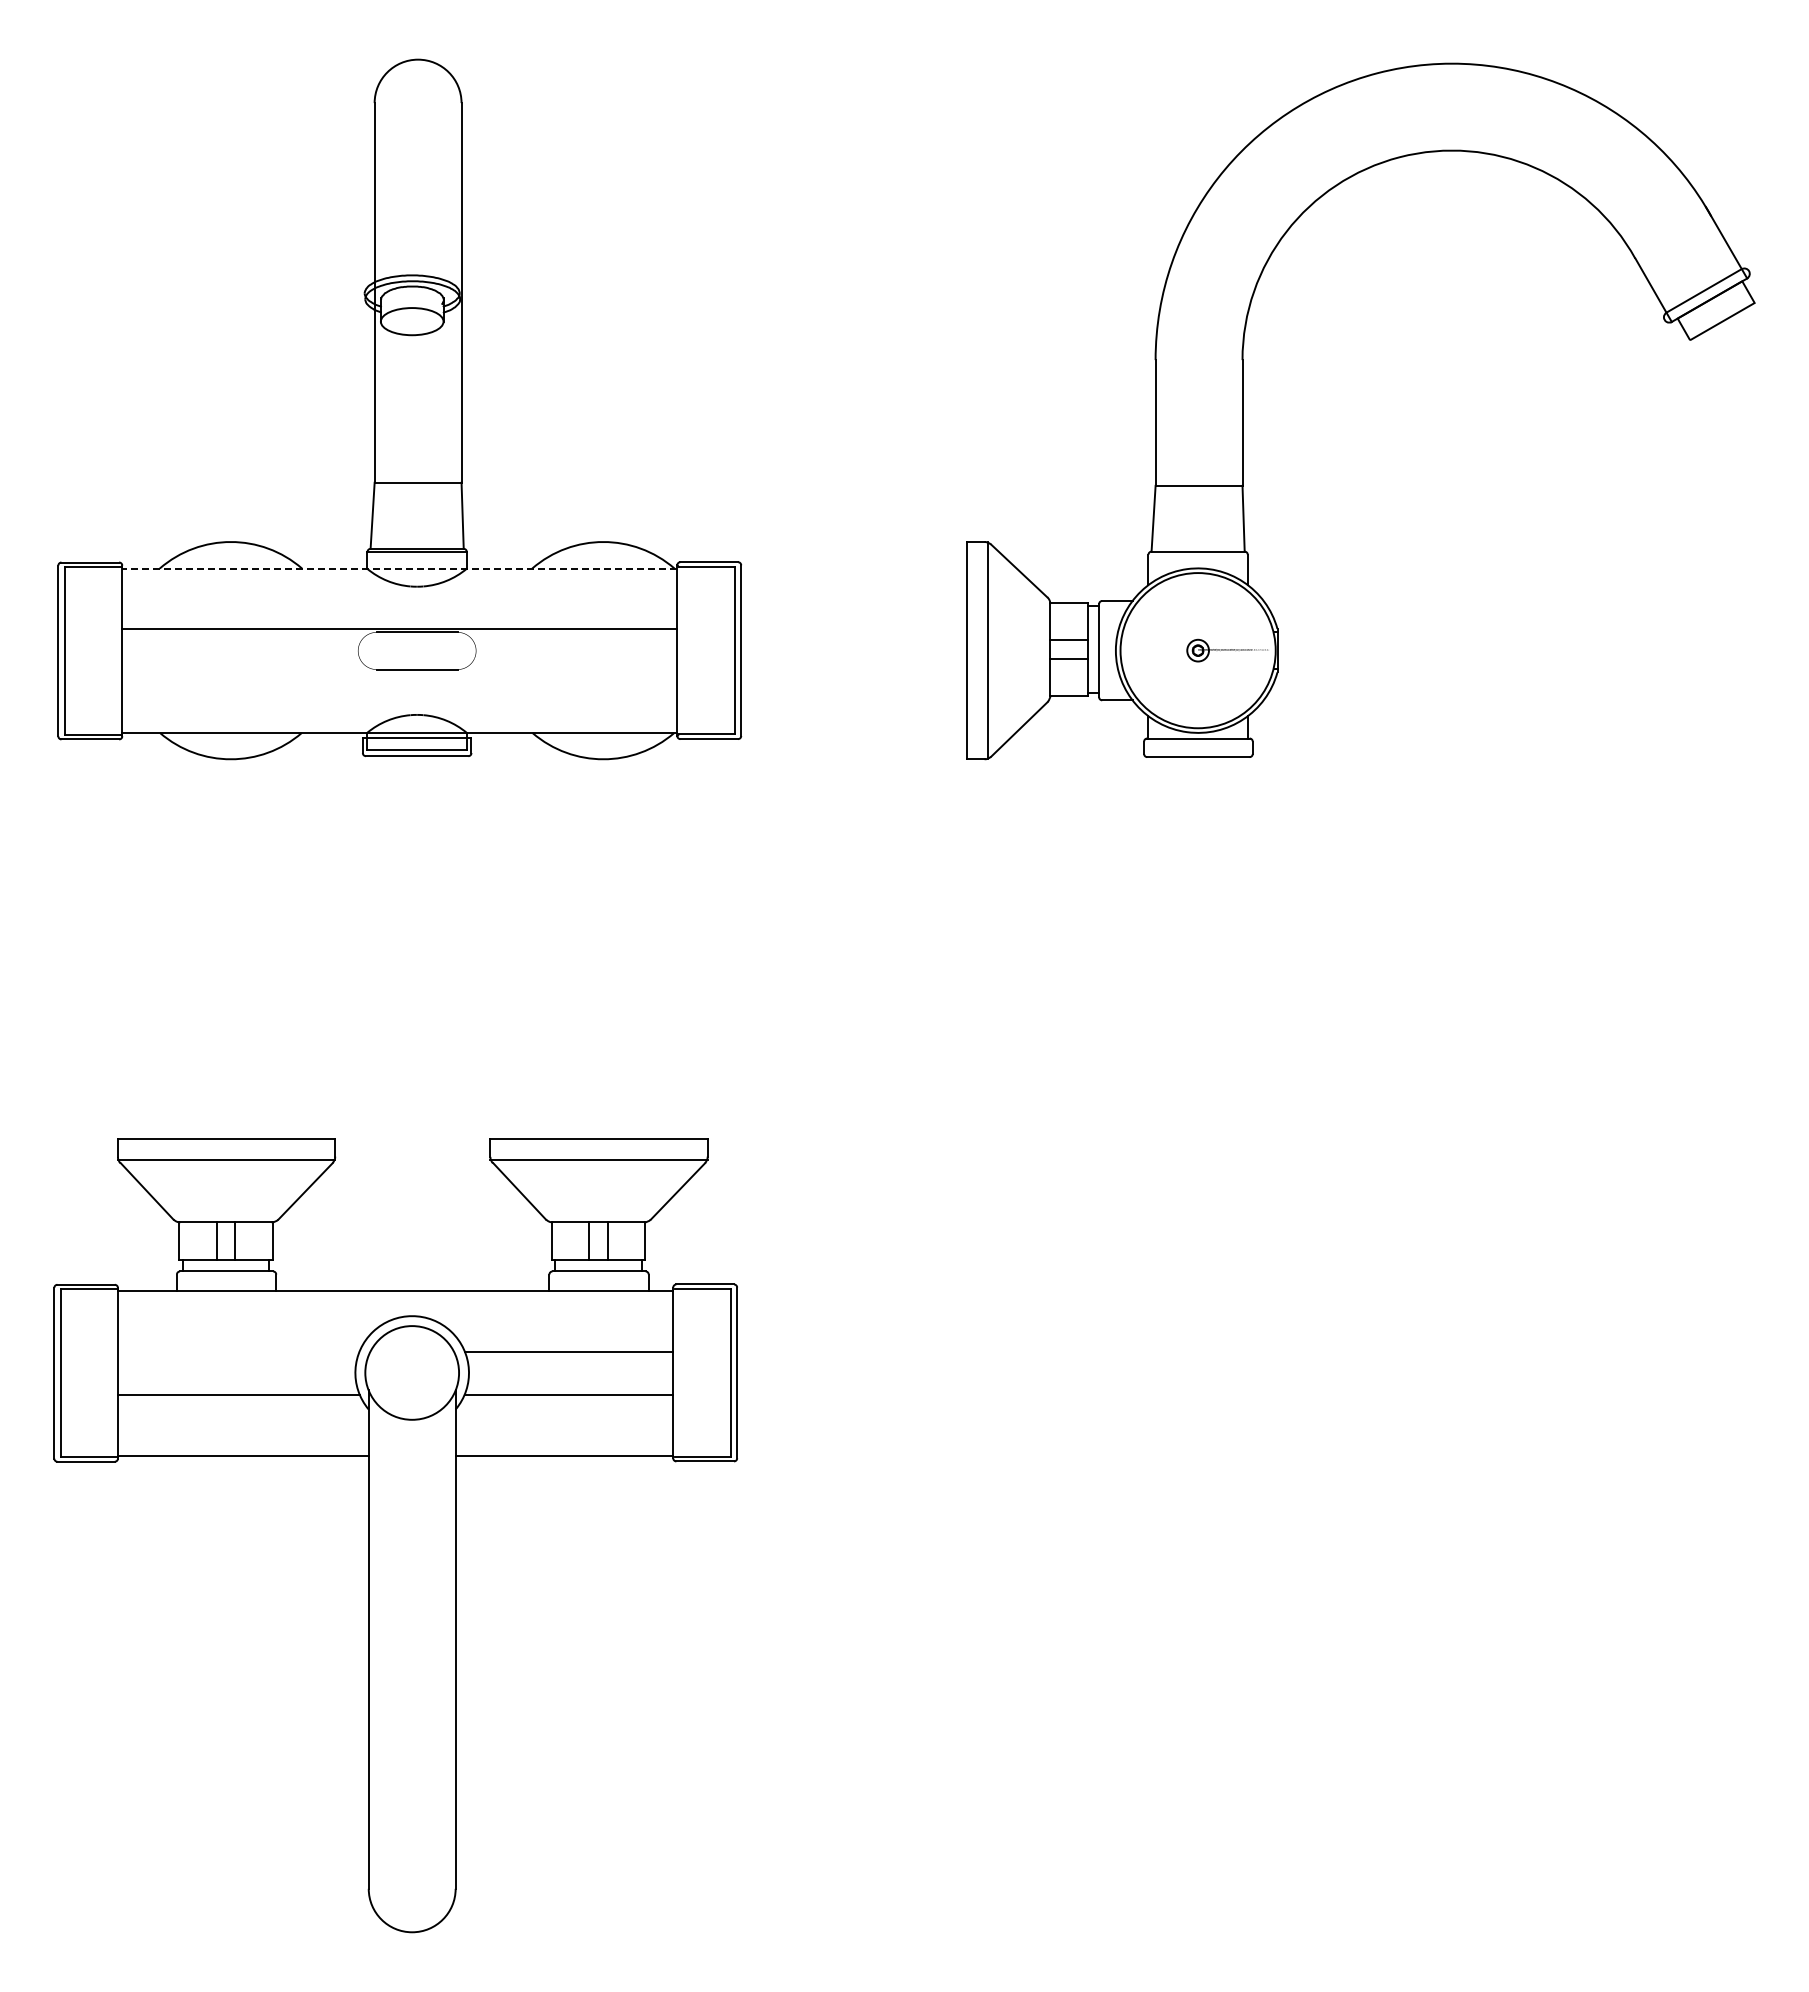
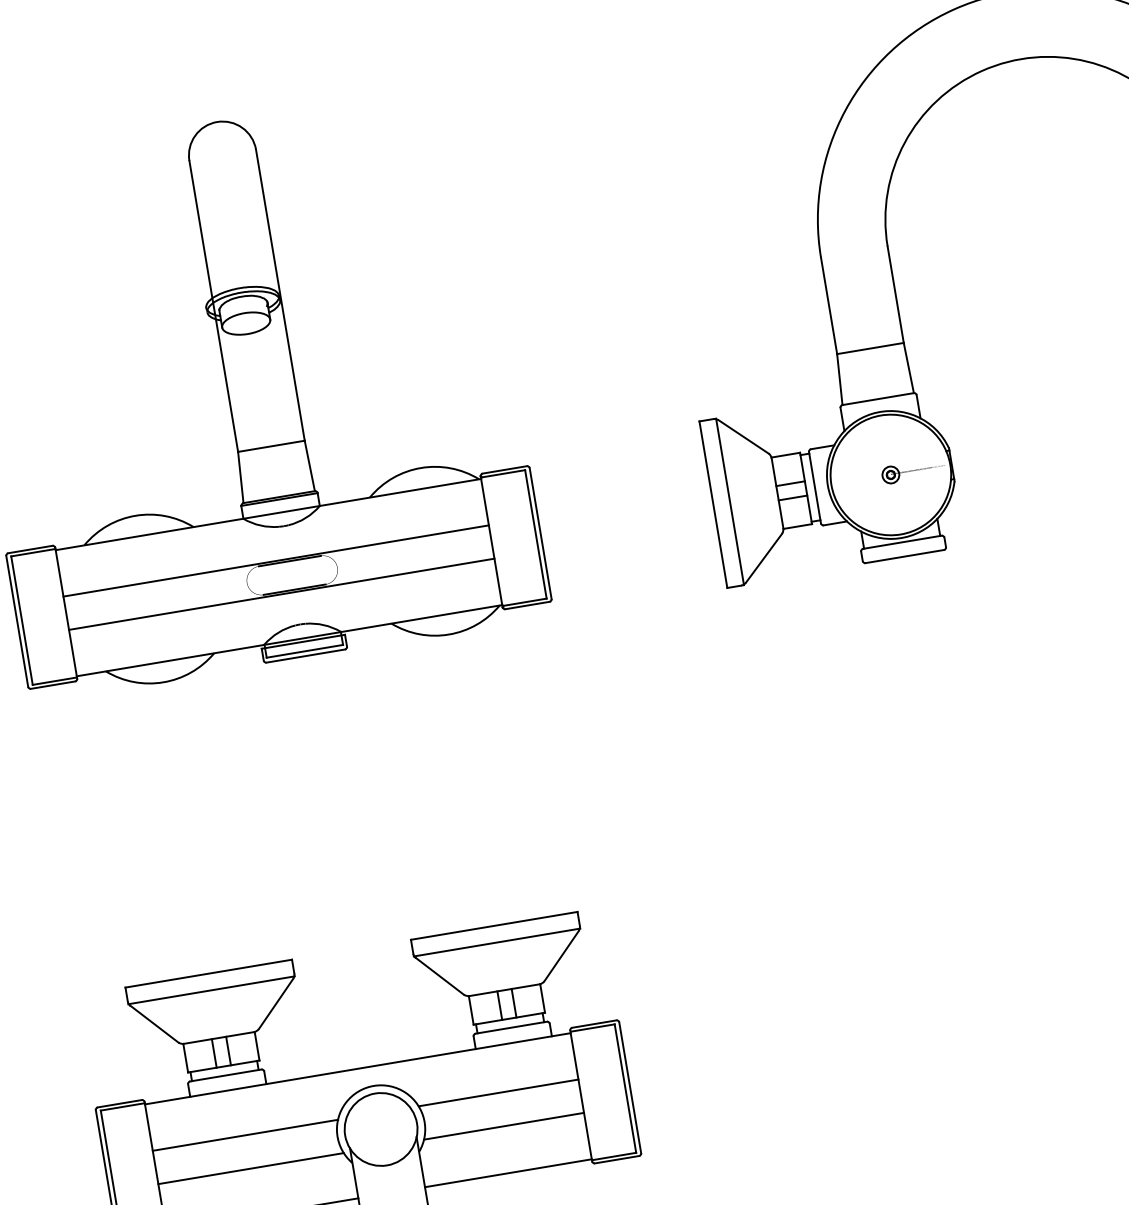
line: (399, 568) -> (268, 514), dashed -> solid
line: (399, 672) -> (281, 594), added
line: (238, 1351) -> (245, 1135), added

